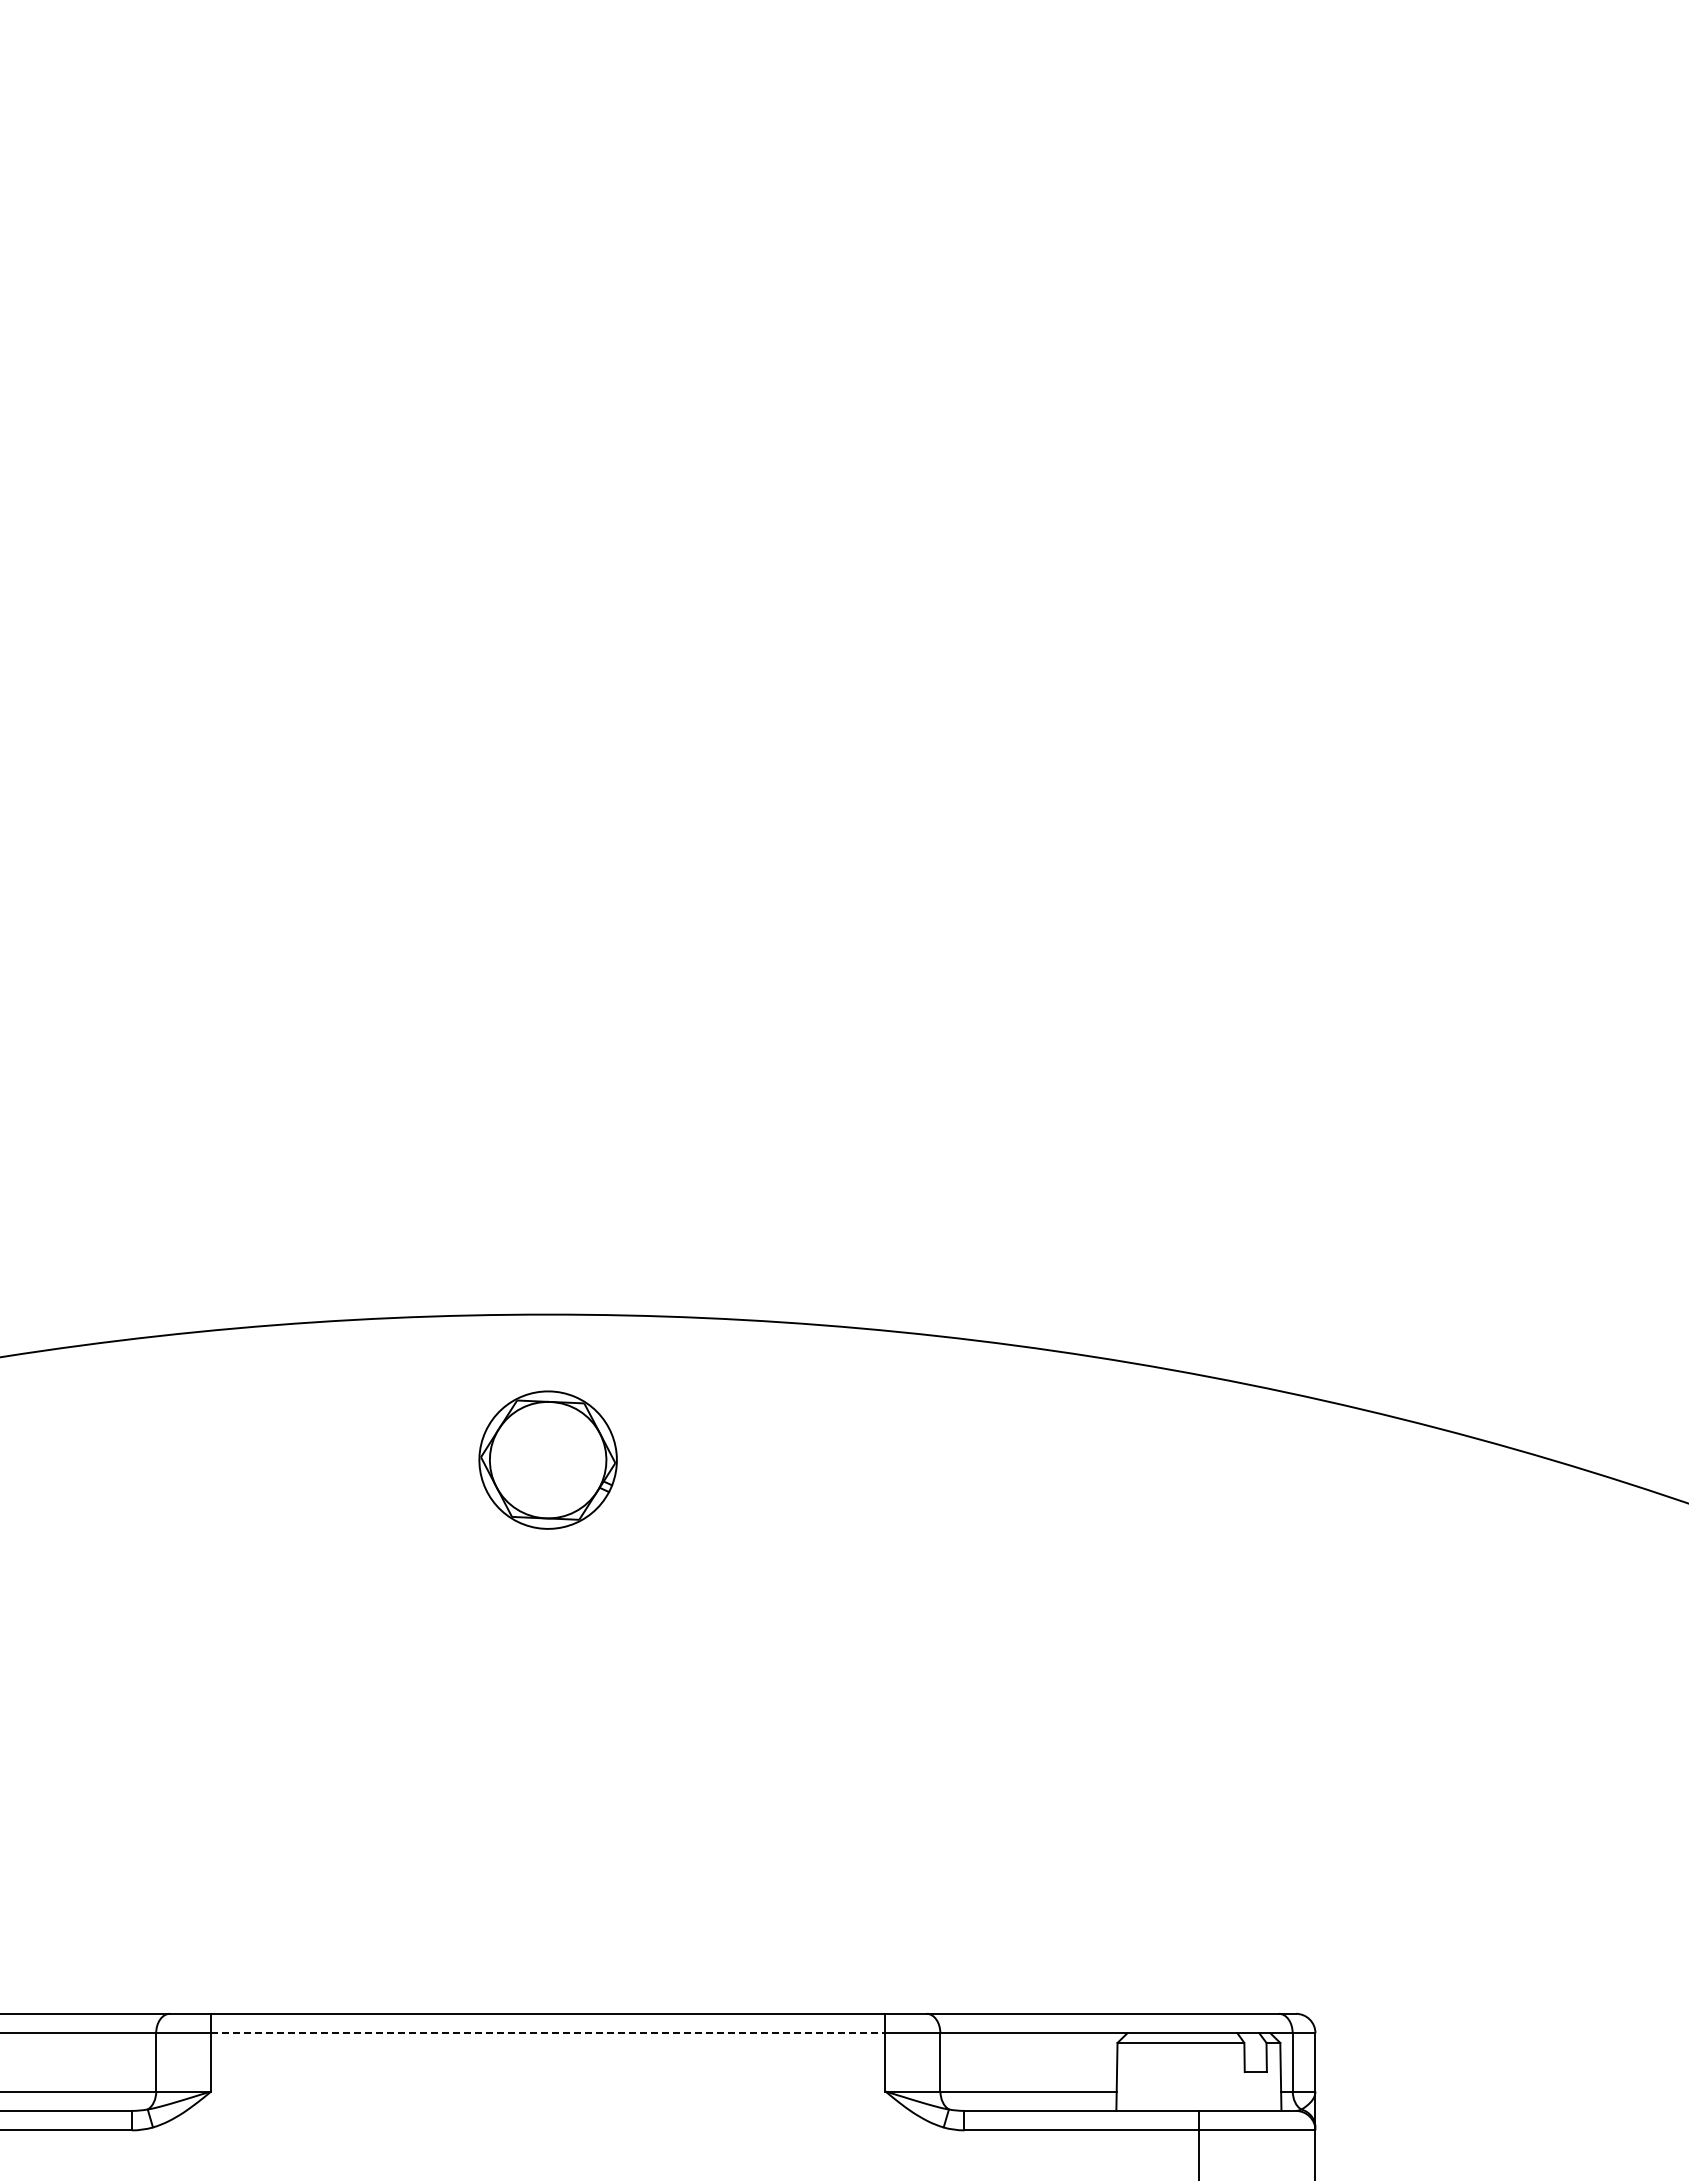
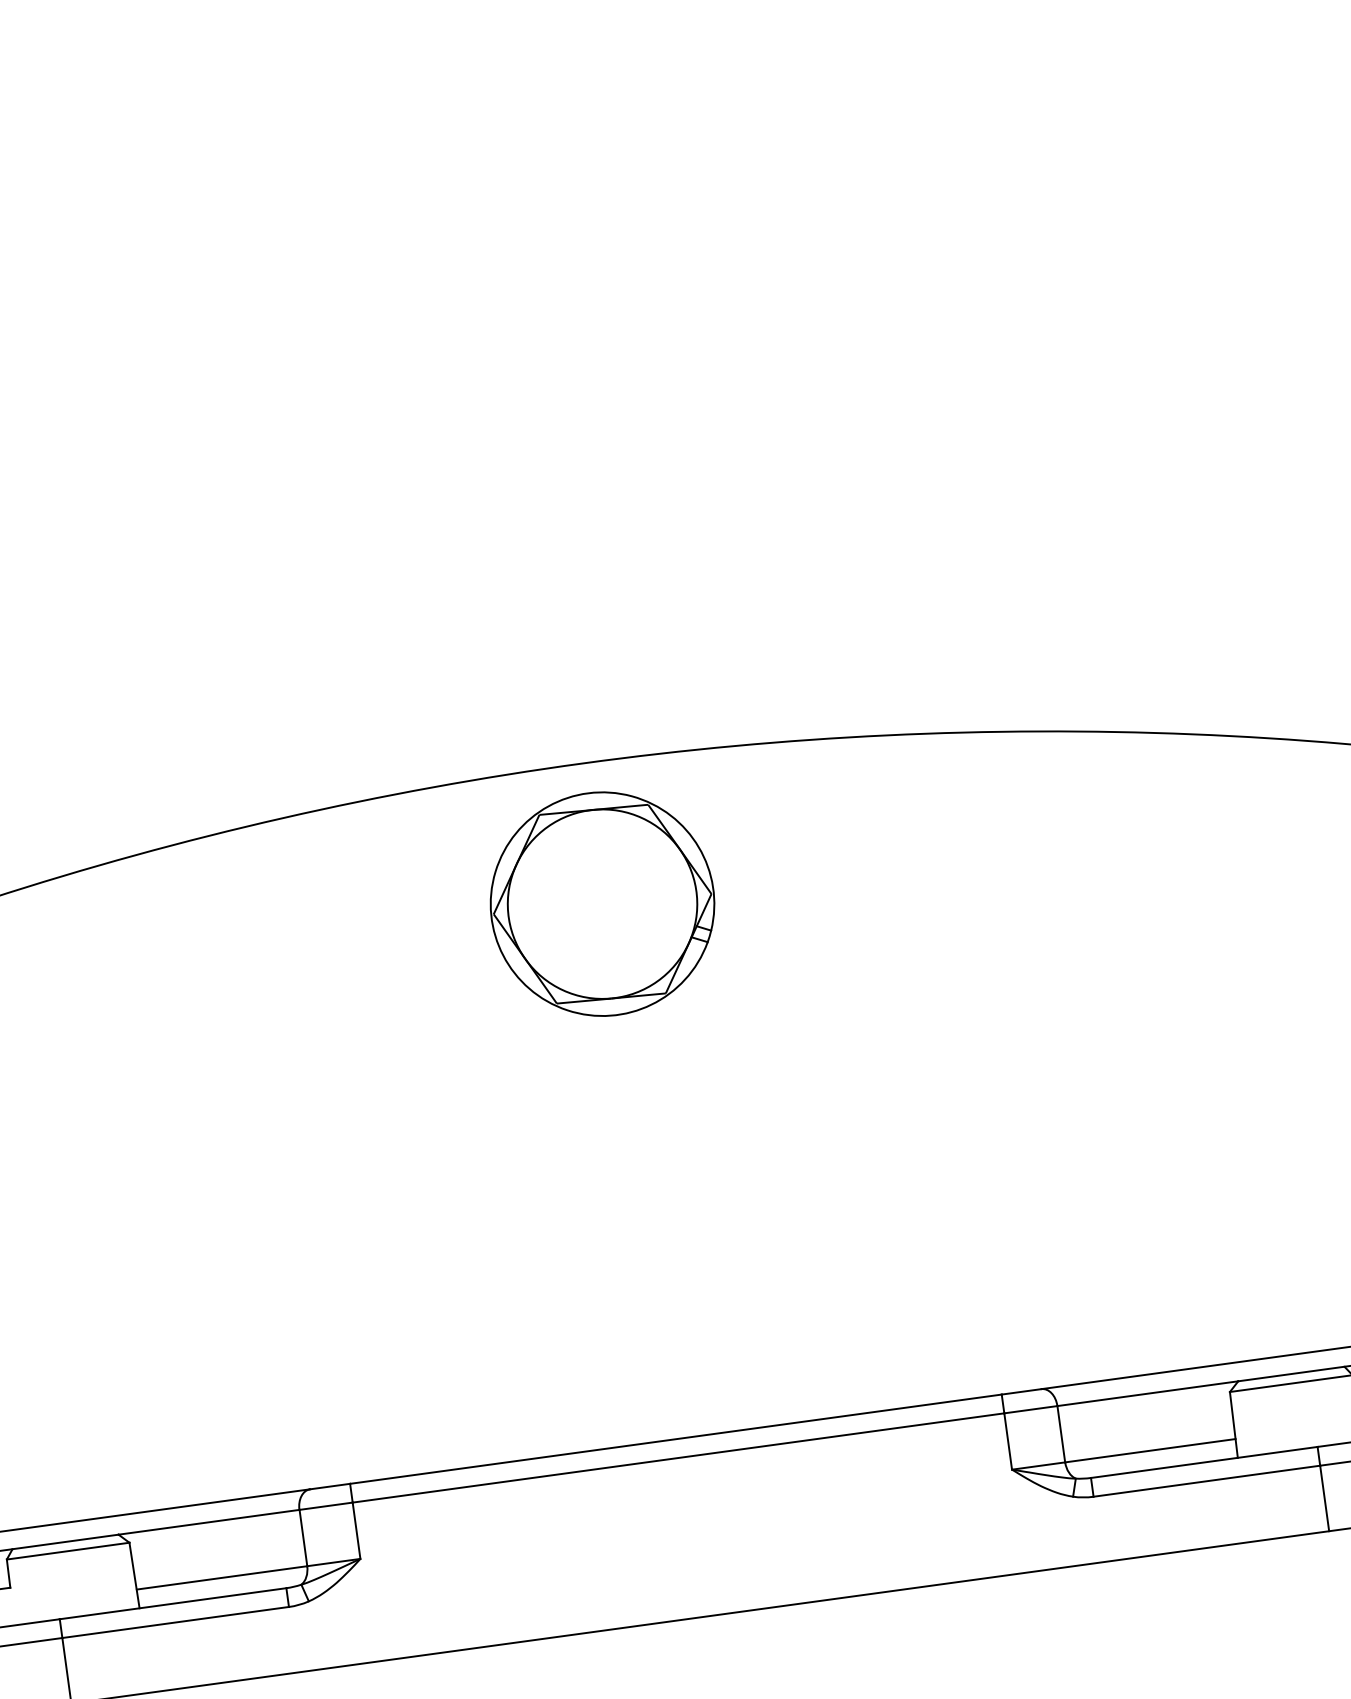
part: (547, 1459) -> (601, 903), size x1.67
line: (548, 2033) -> (678, 1458), dashed -> solid

